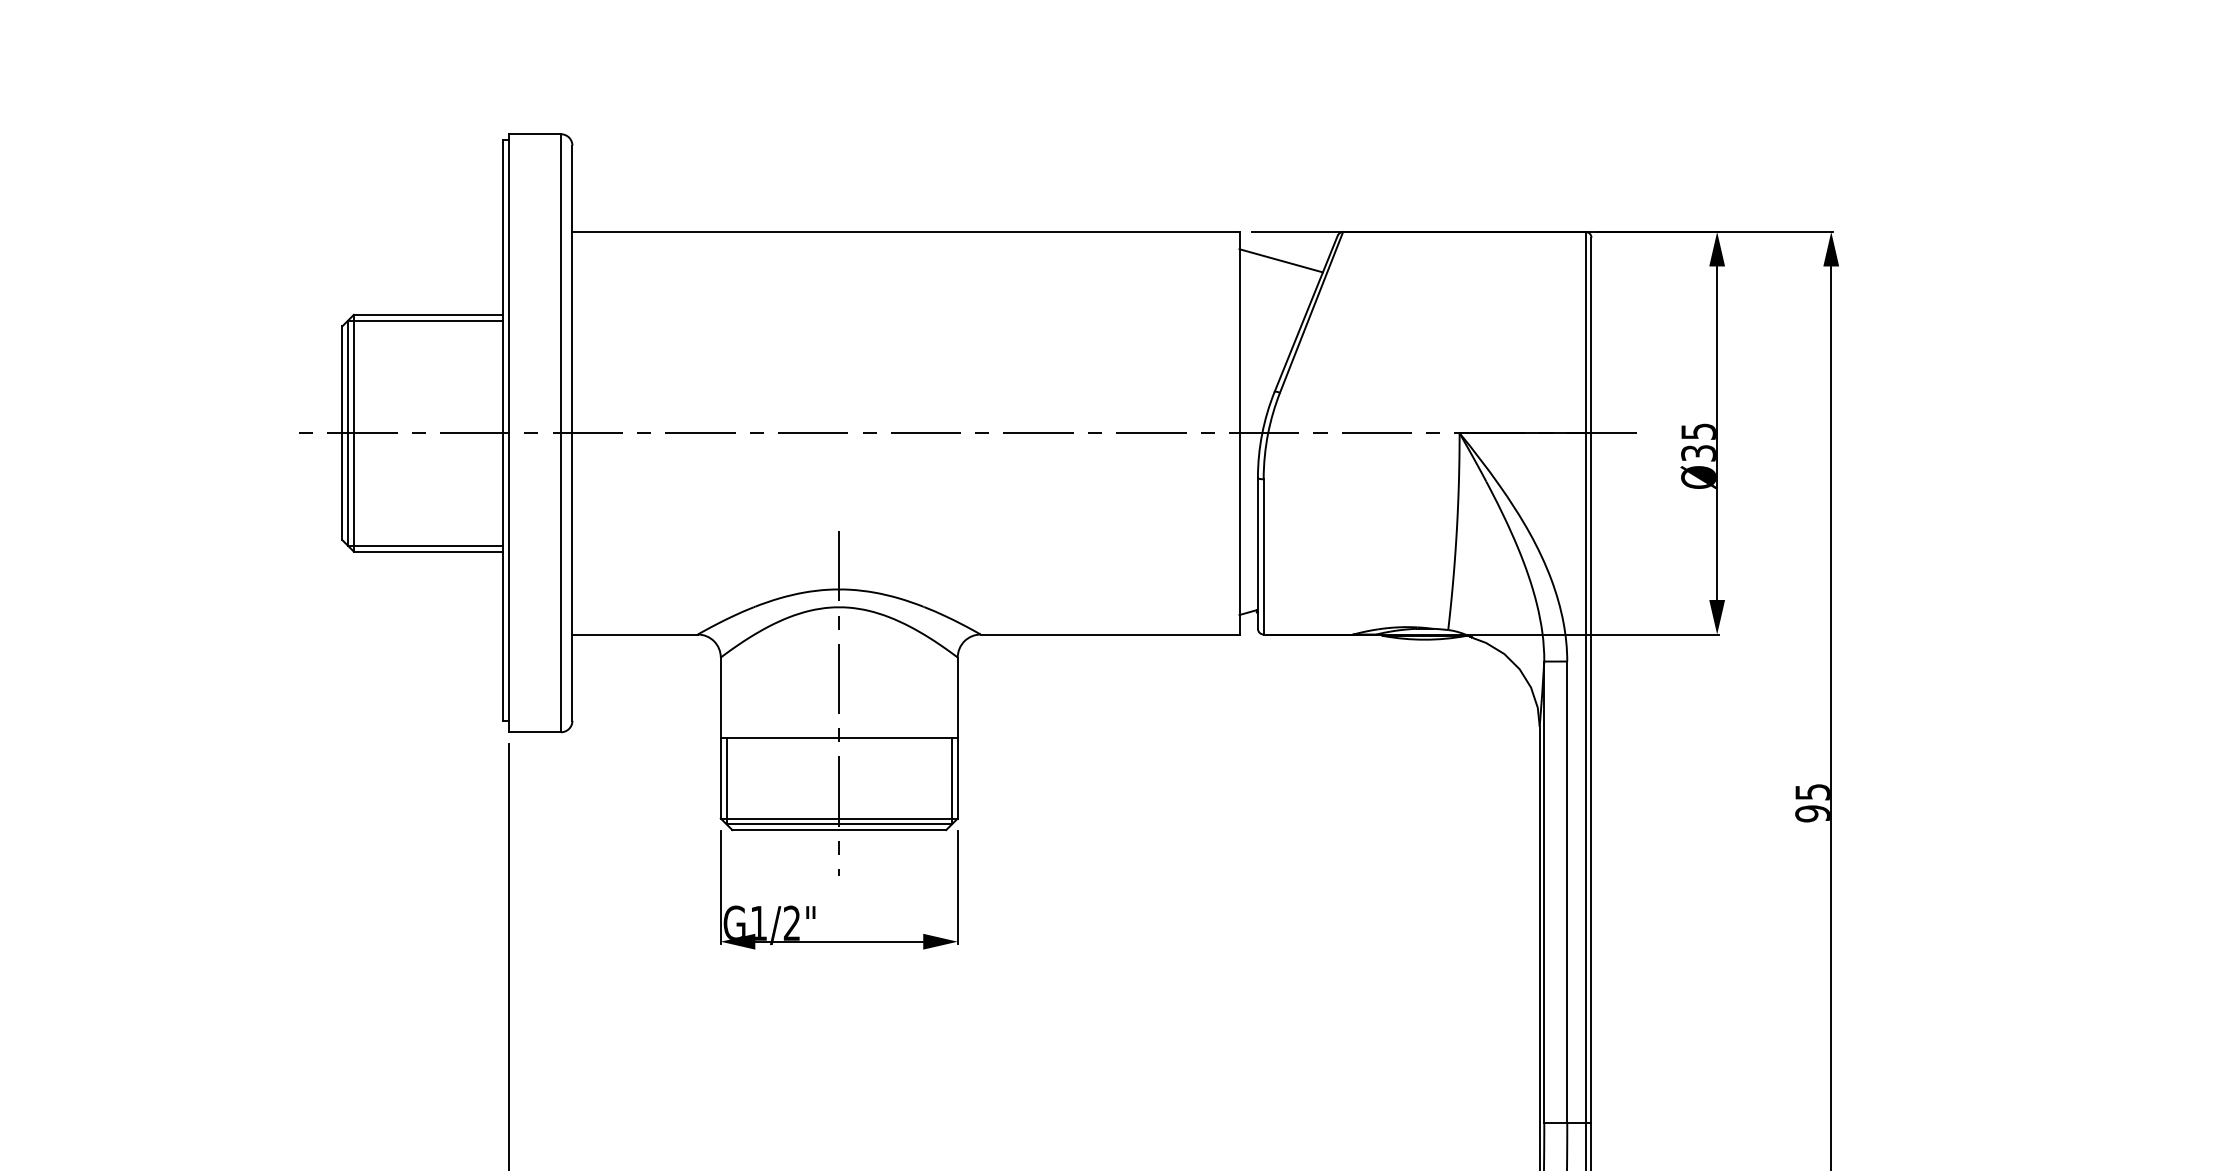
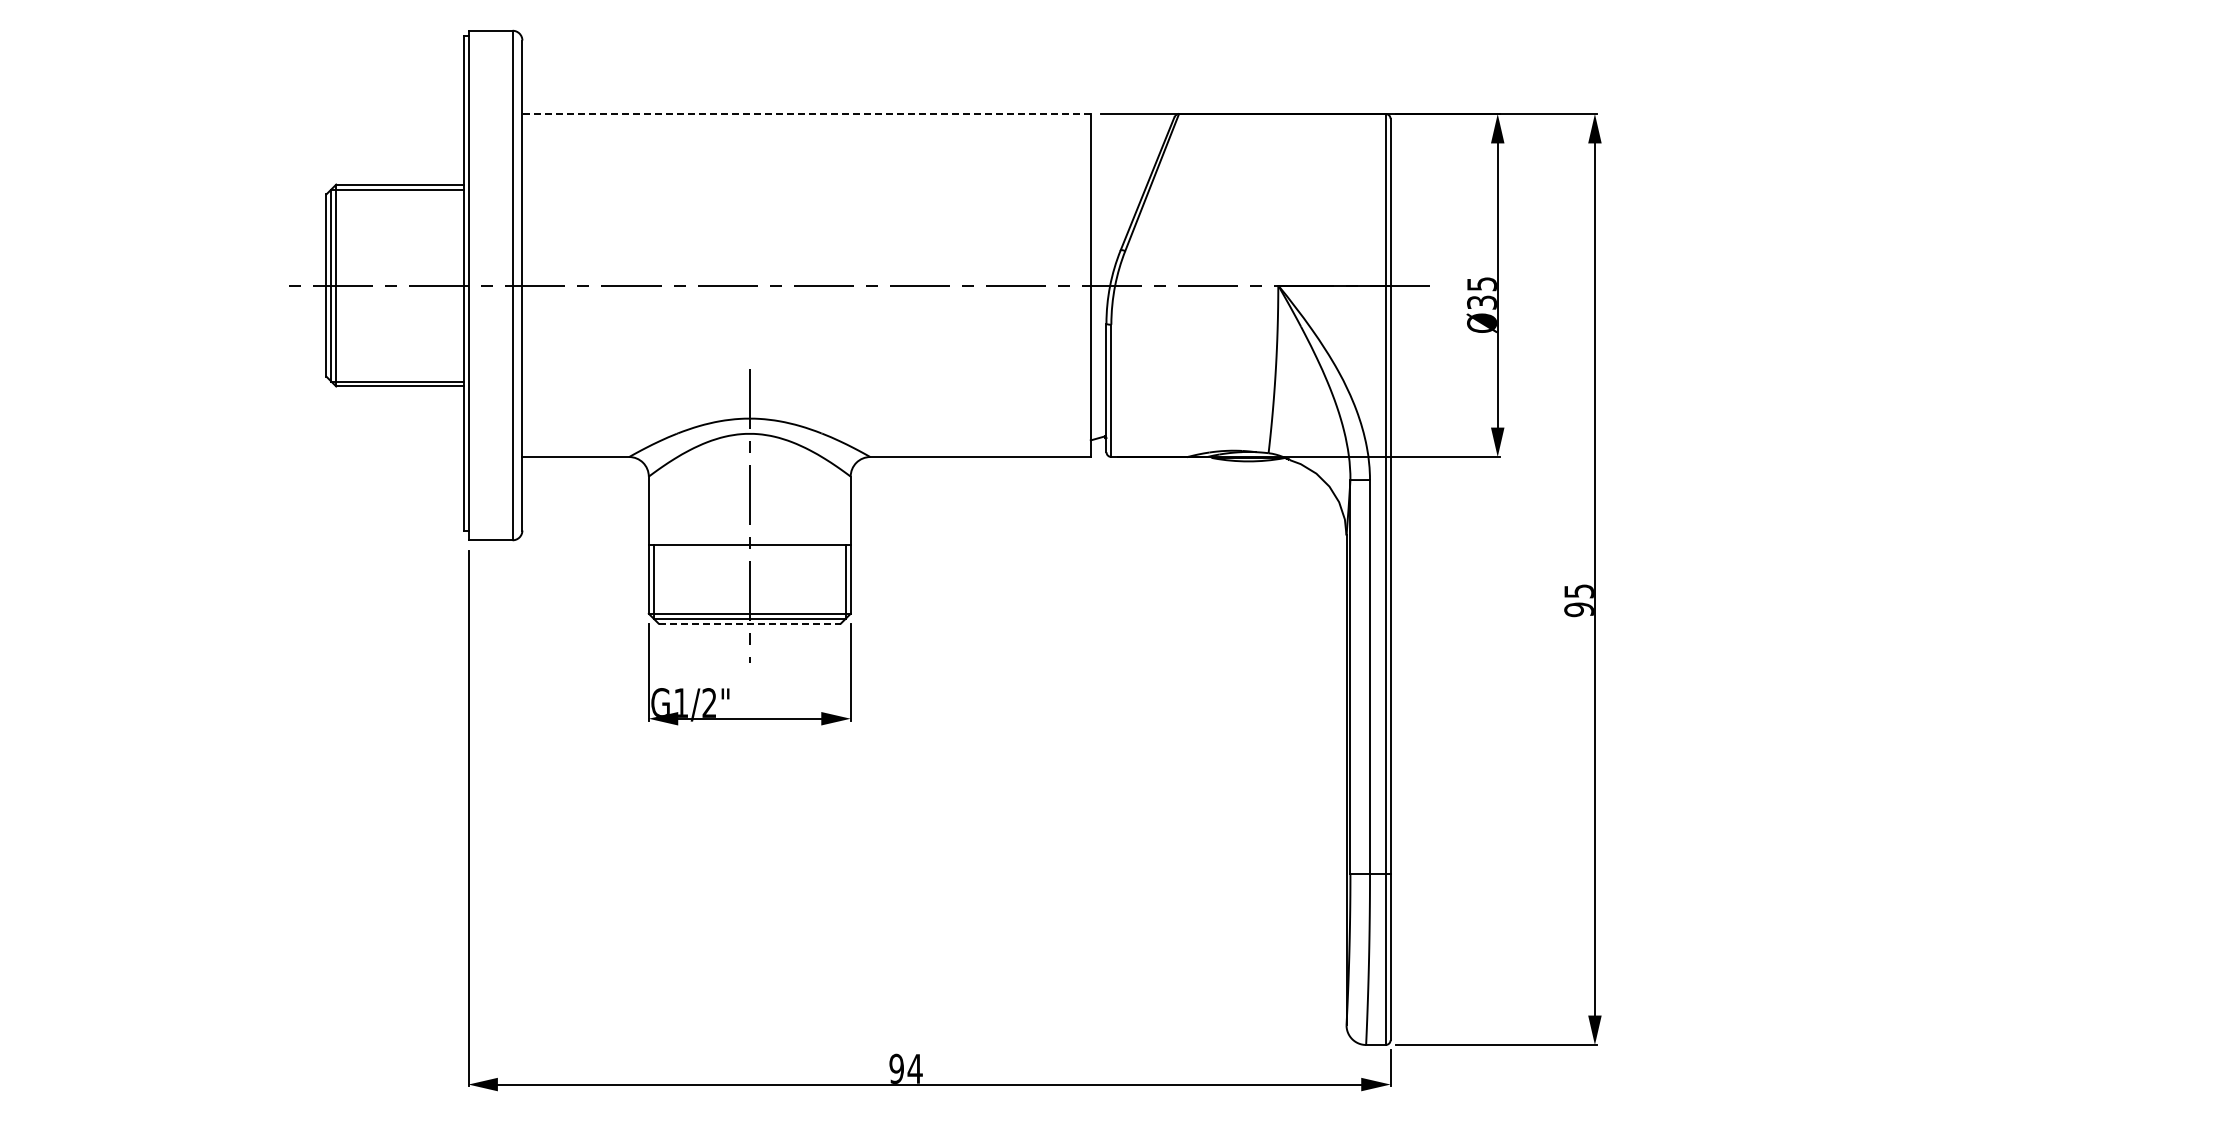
line: (905, 232) -> (806, 114), solid -> dashed
line: (1280, 260) -> (1125, 138), removed
line: (840, 829) -> (750, 623), solid -> dashed

